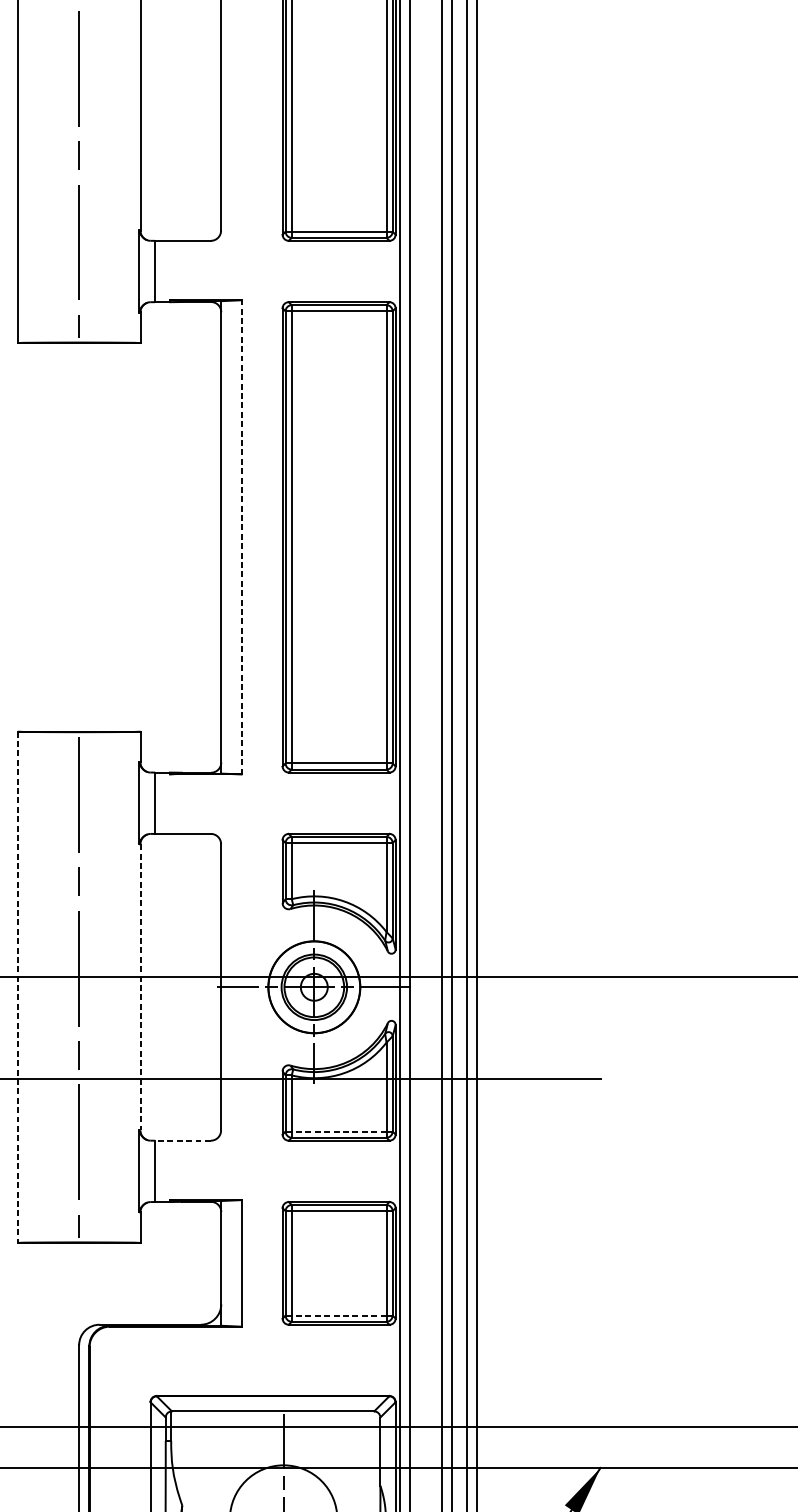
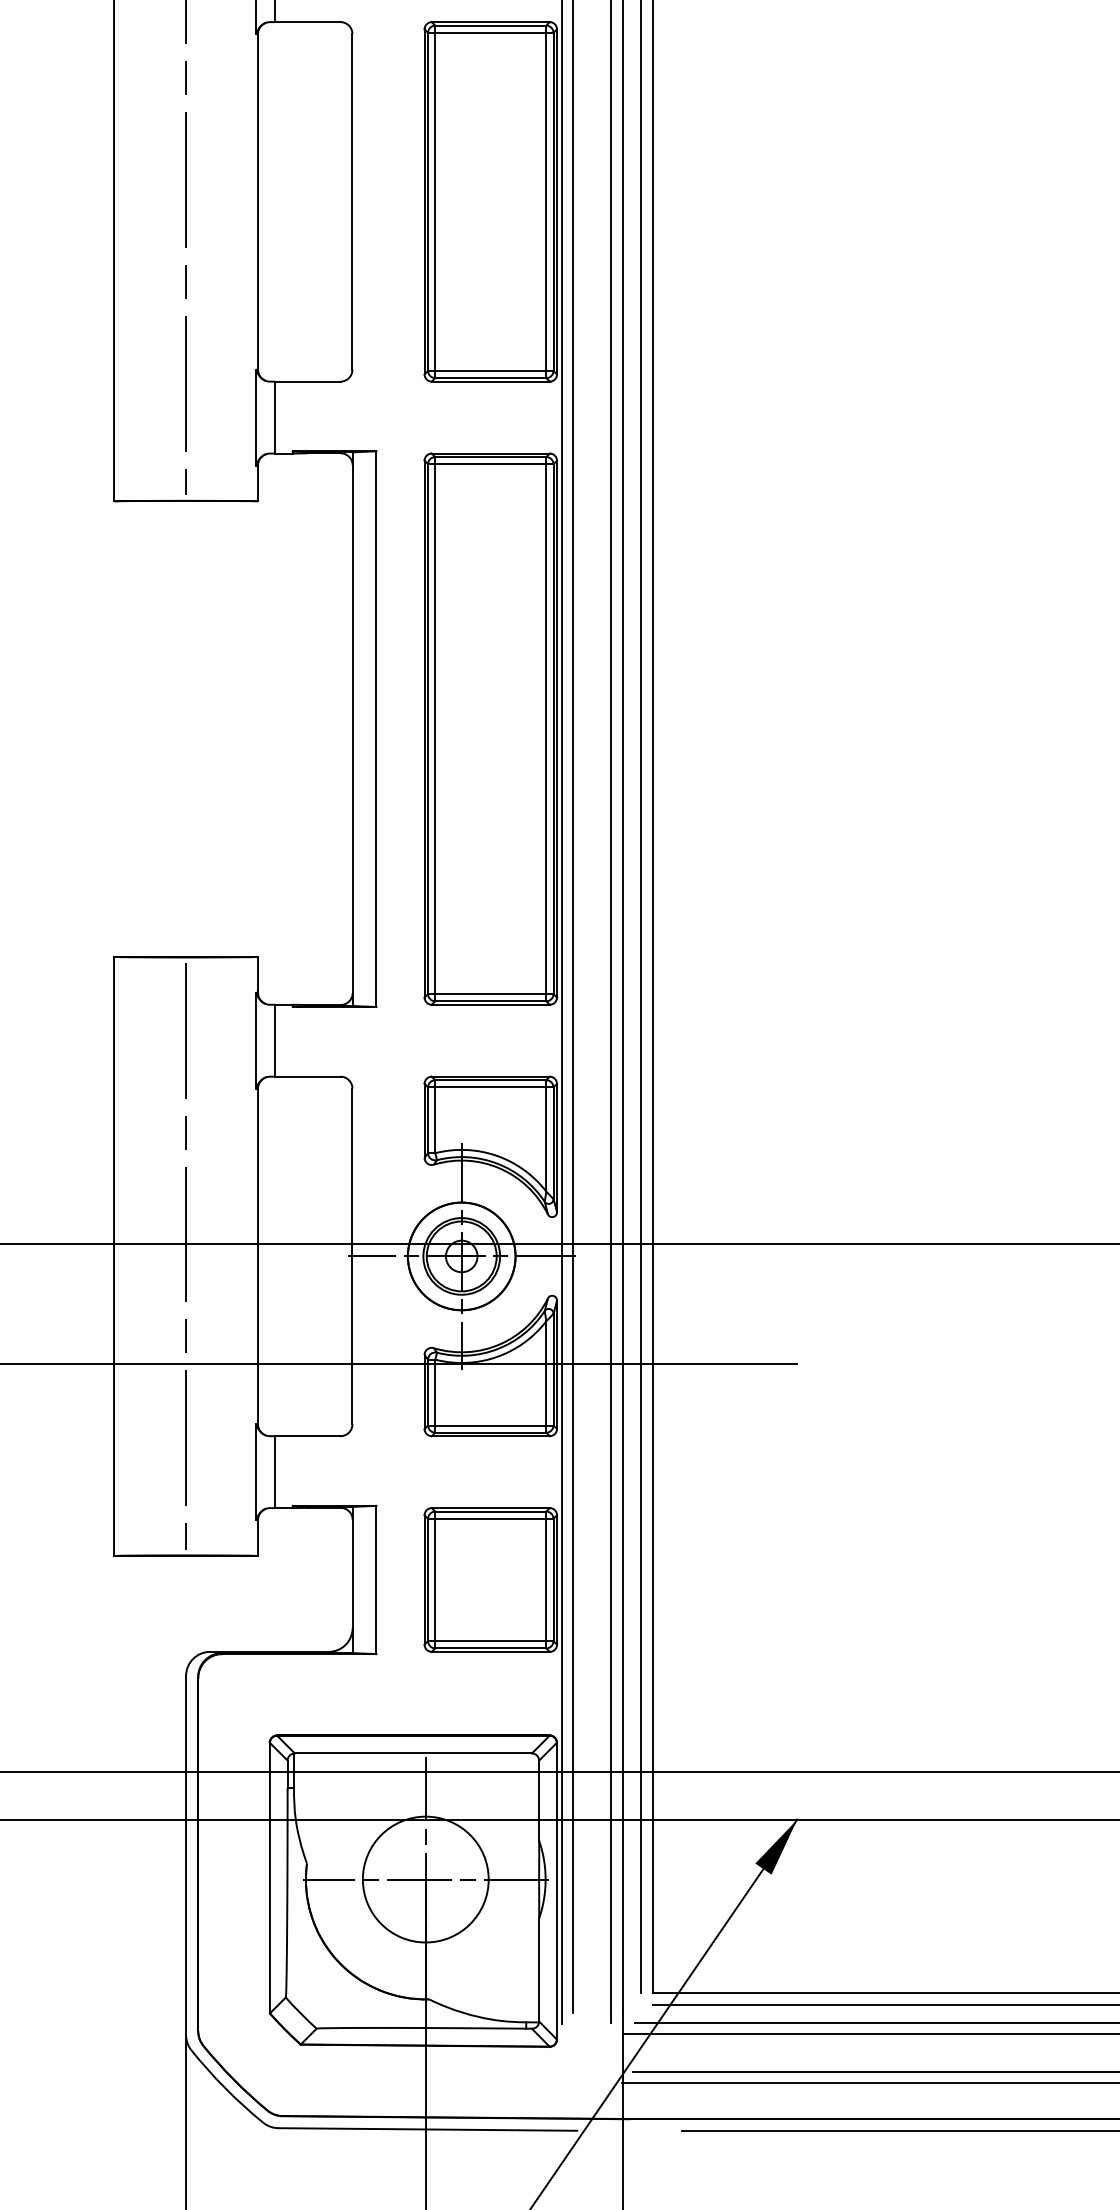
line: (241, 537) -> (376, 729), dashed -> solid
line: (18, 987) -> (114, 1256), dashed -> solid
line: (140, 987) -> (258, 1256), dashed -> solid
line: (338, 1131) -> (490, 1425), dashed -> solid
line: (182, 1140) -> (307, 1436), dashed -> solid
line: (338, 1315) -> (490, 1641), dashed -> solid

